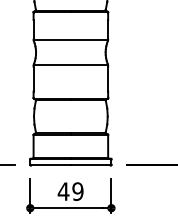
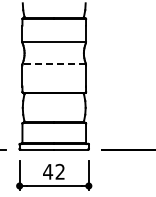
line: (71, 65) -> (54, 64), solid -> dashed
text: (77, 191) -> (59, 171), 49 -> 42

